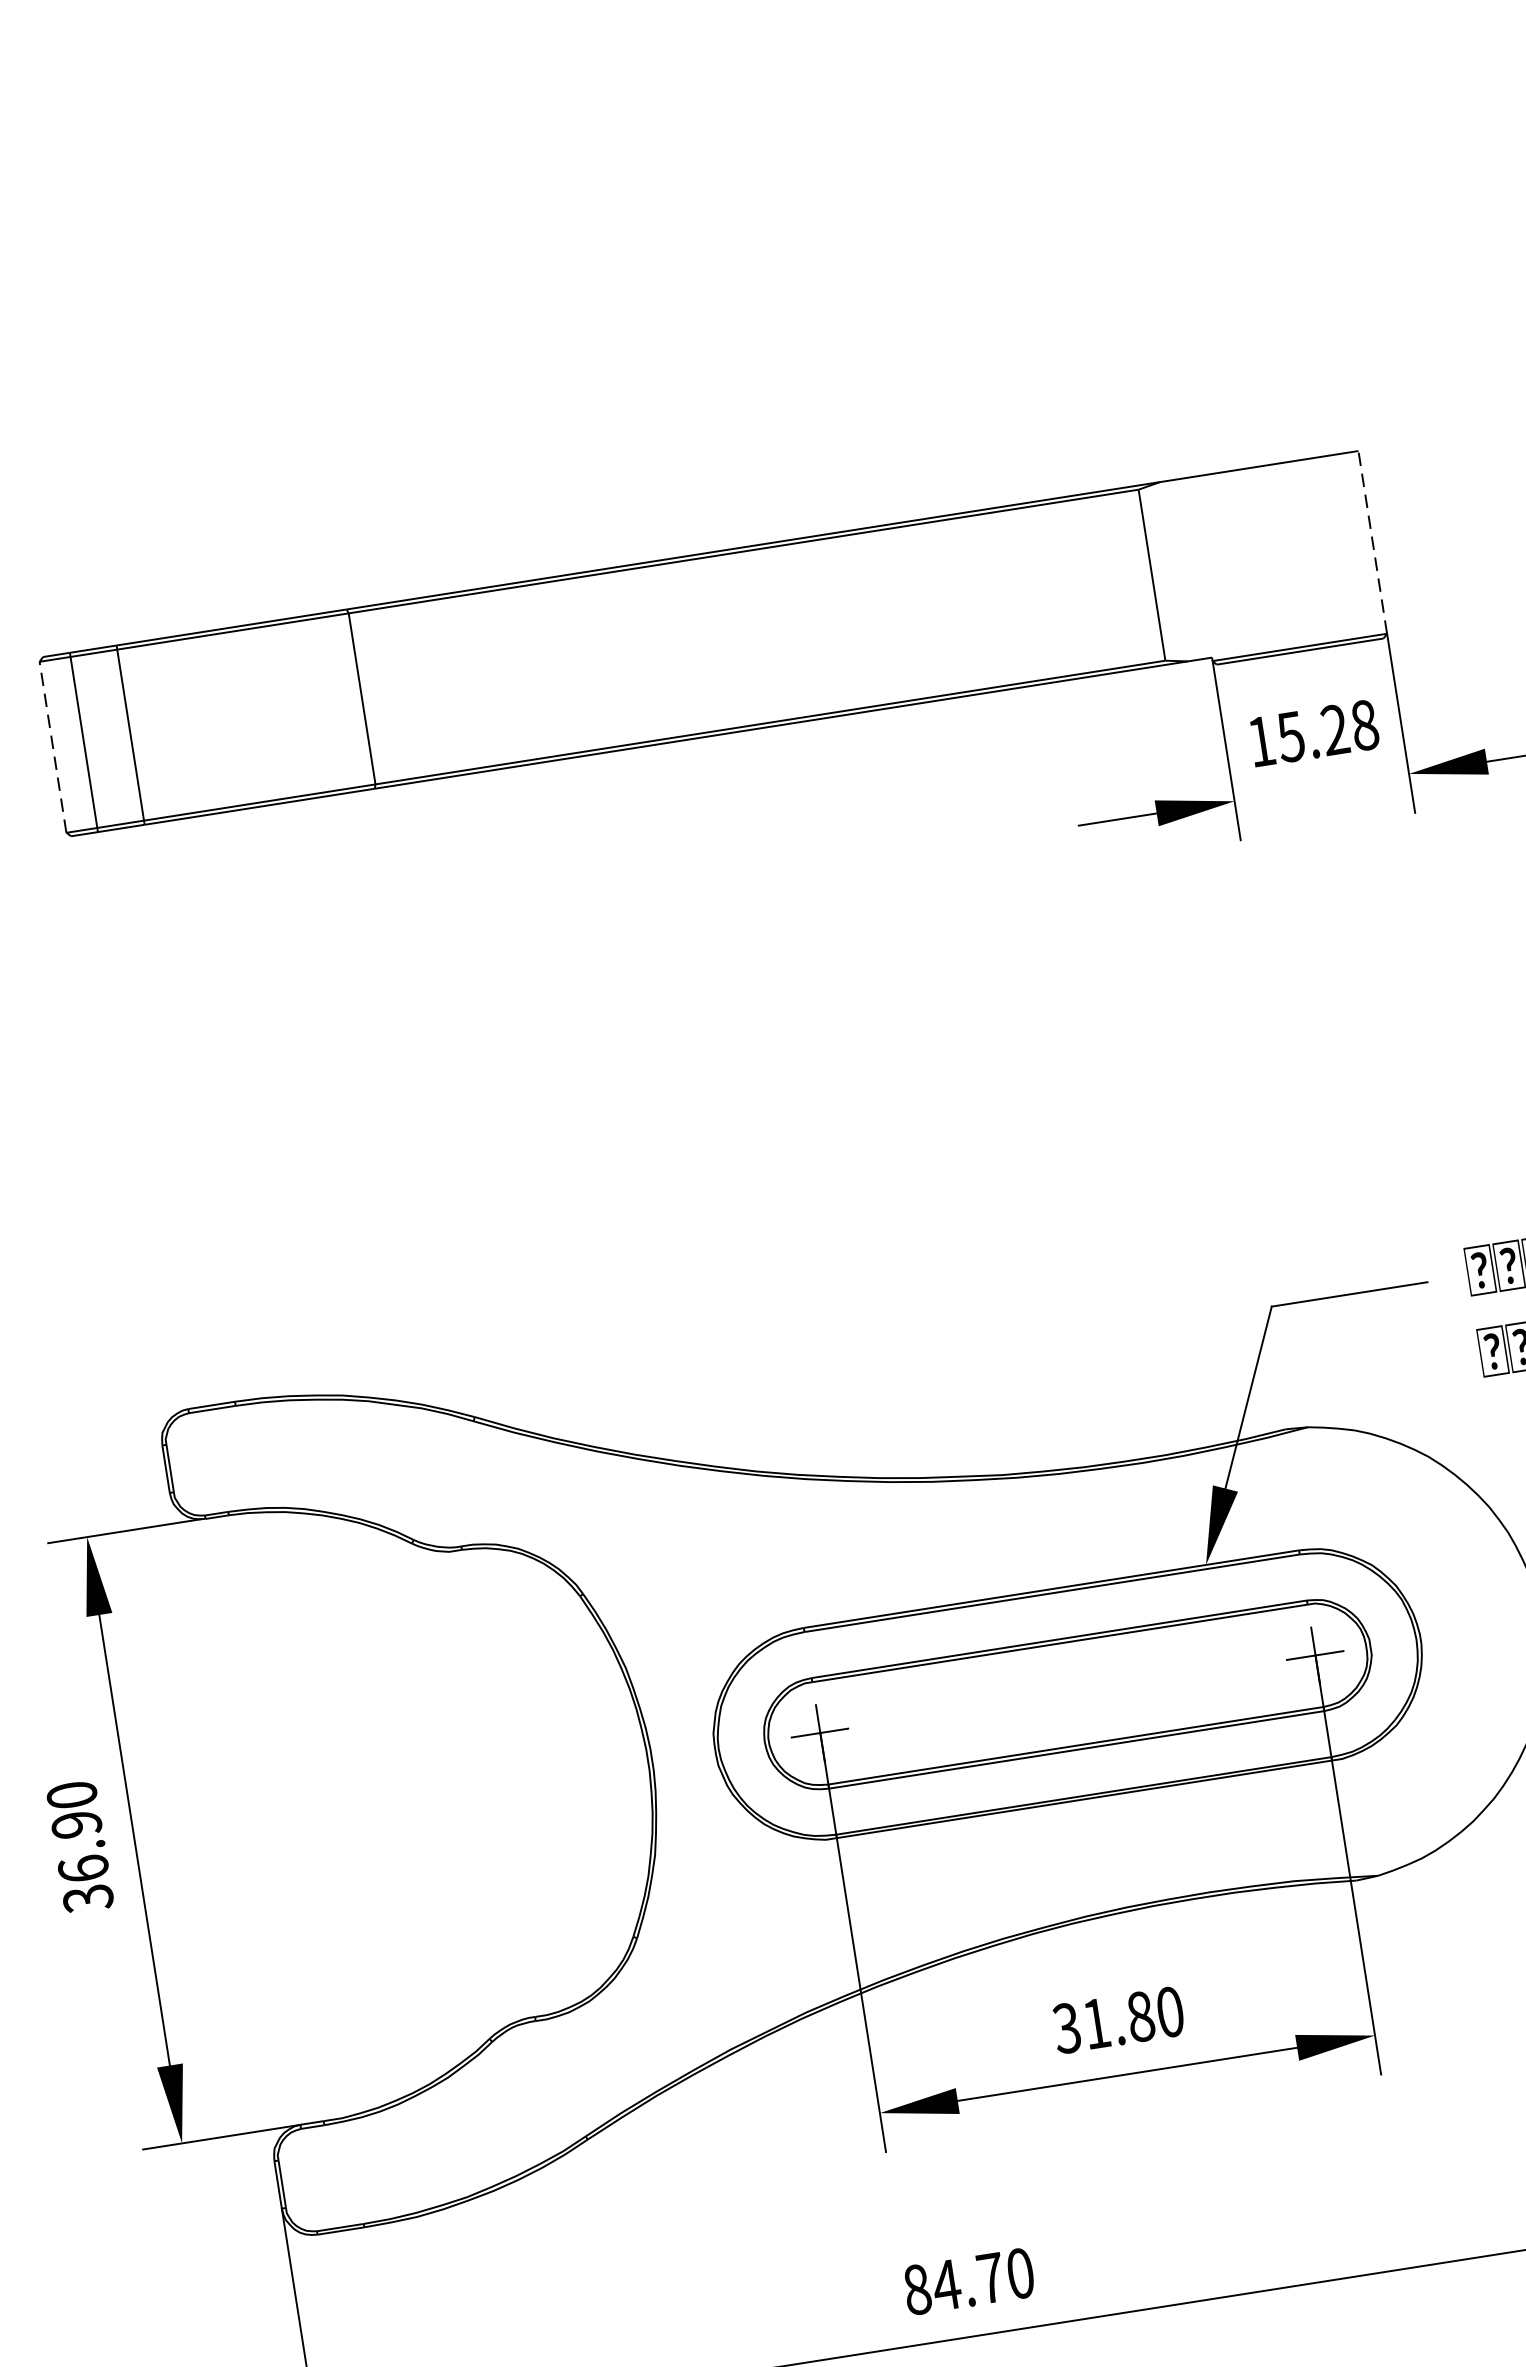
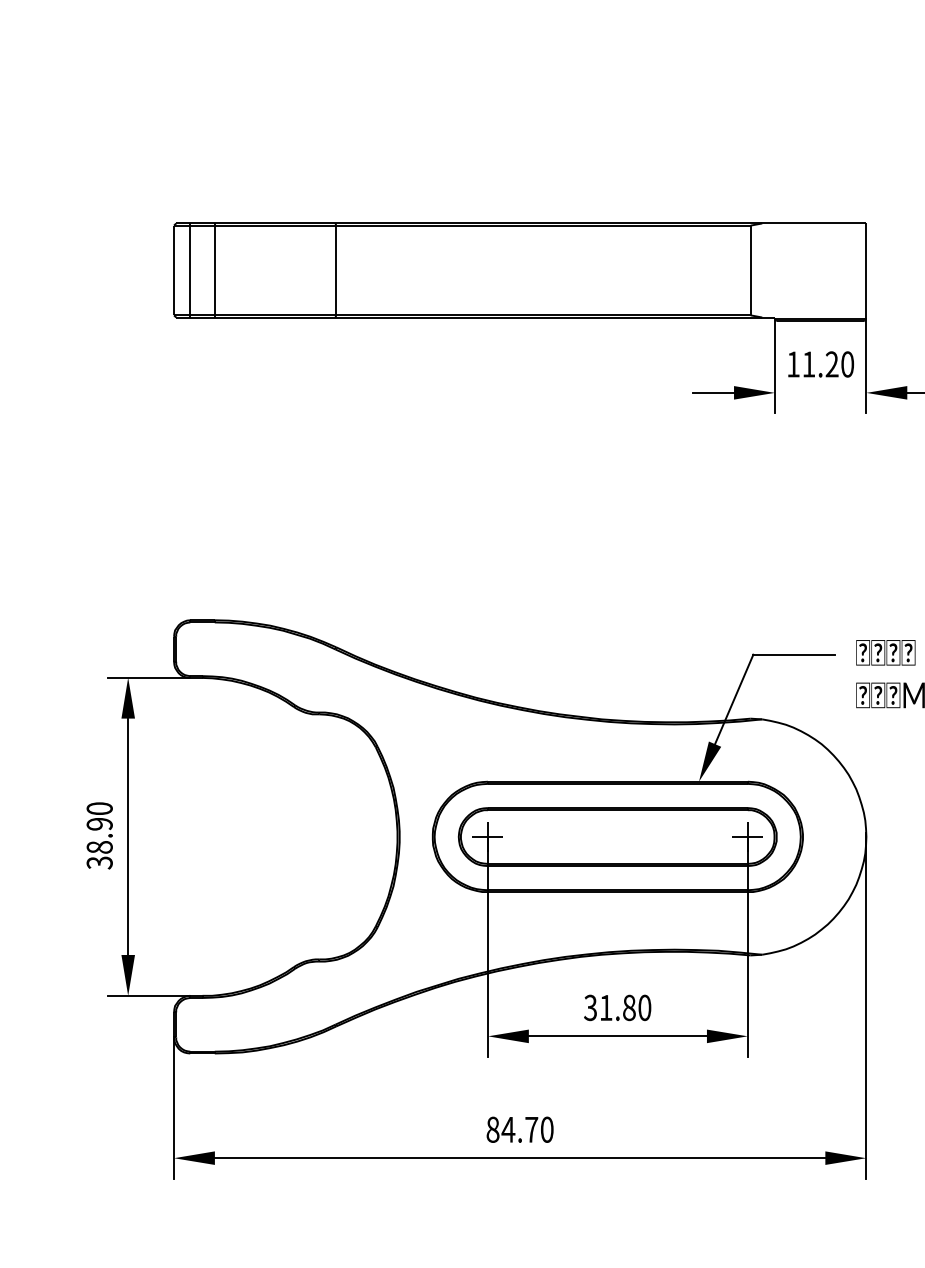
line: (1372, 542) -> (866, 271), dashed -> solid
text: (1328, 731) -> (828, 364), 15.28 -> 11.20
line: (53, 747) -> (174, 270), dashed -> solid
text: (82, 1867) -> (99, 846), 36.90 -> 38.90

